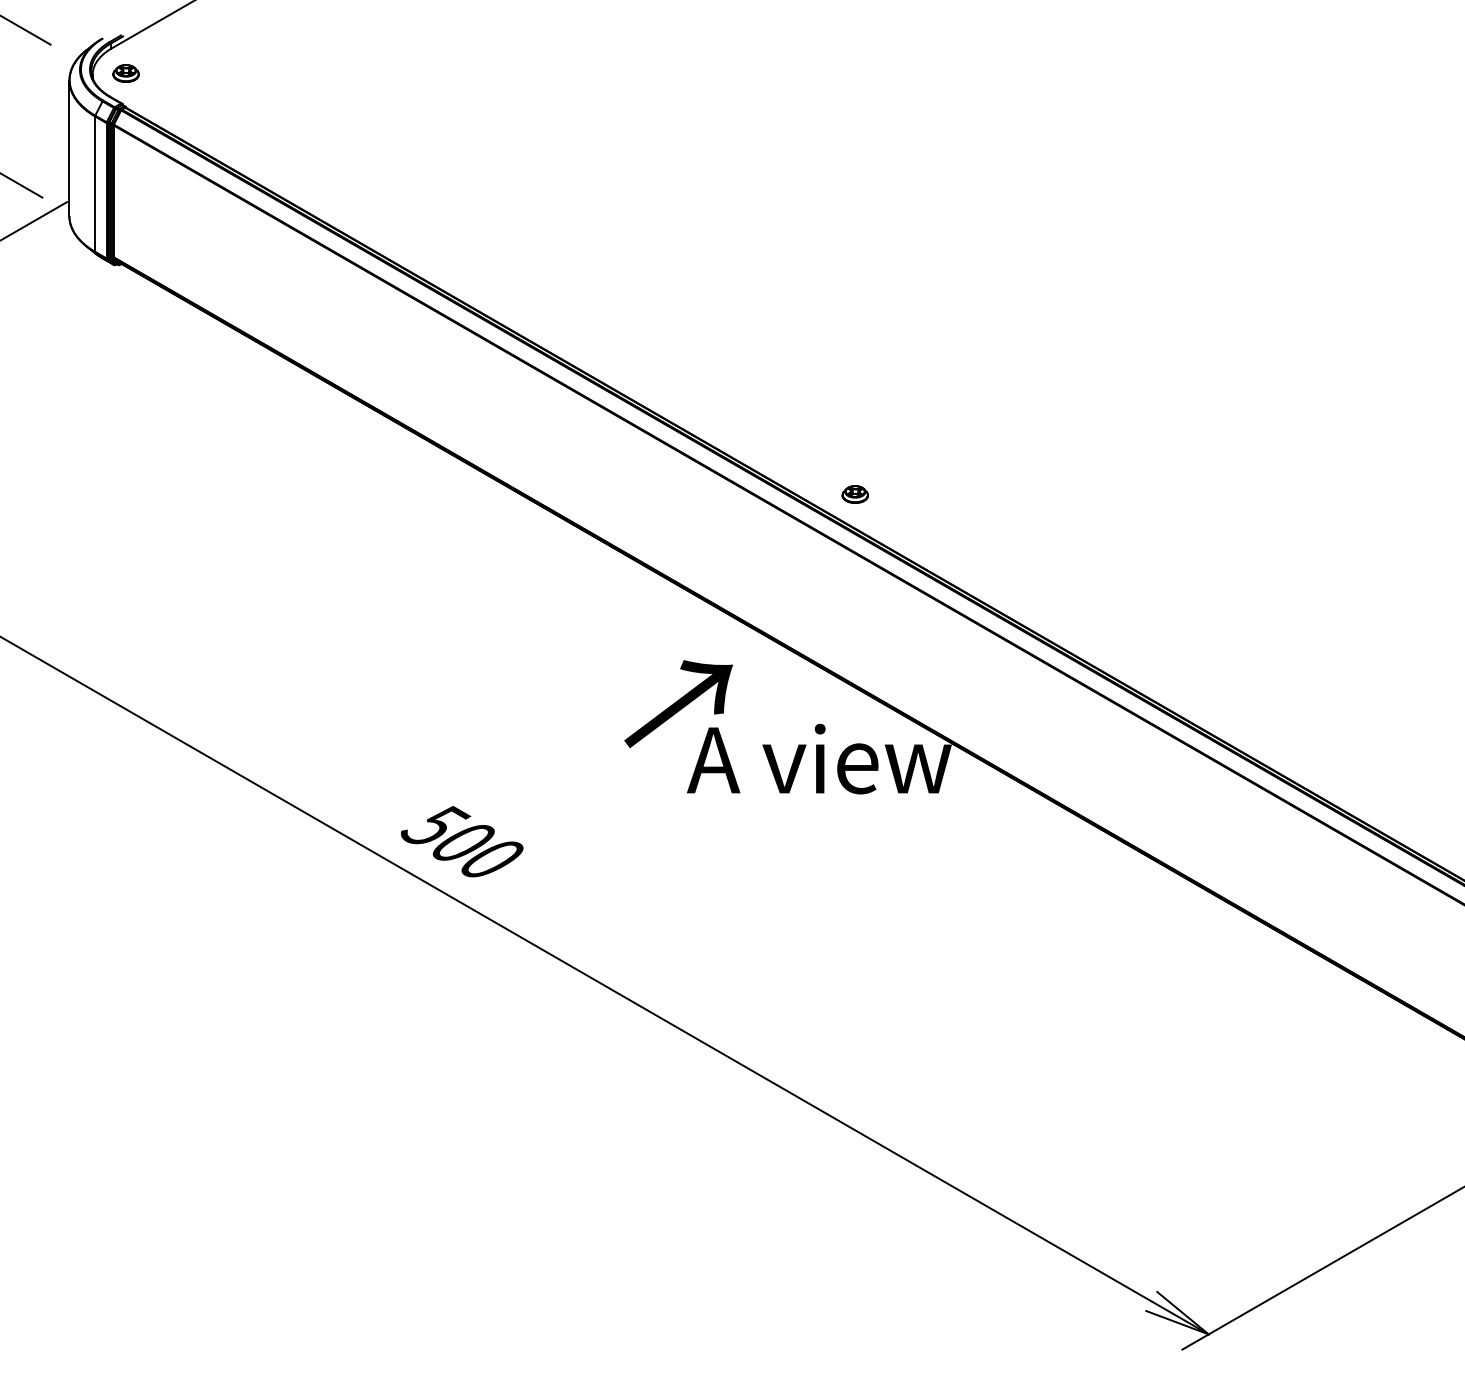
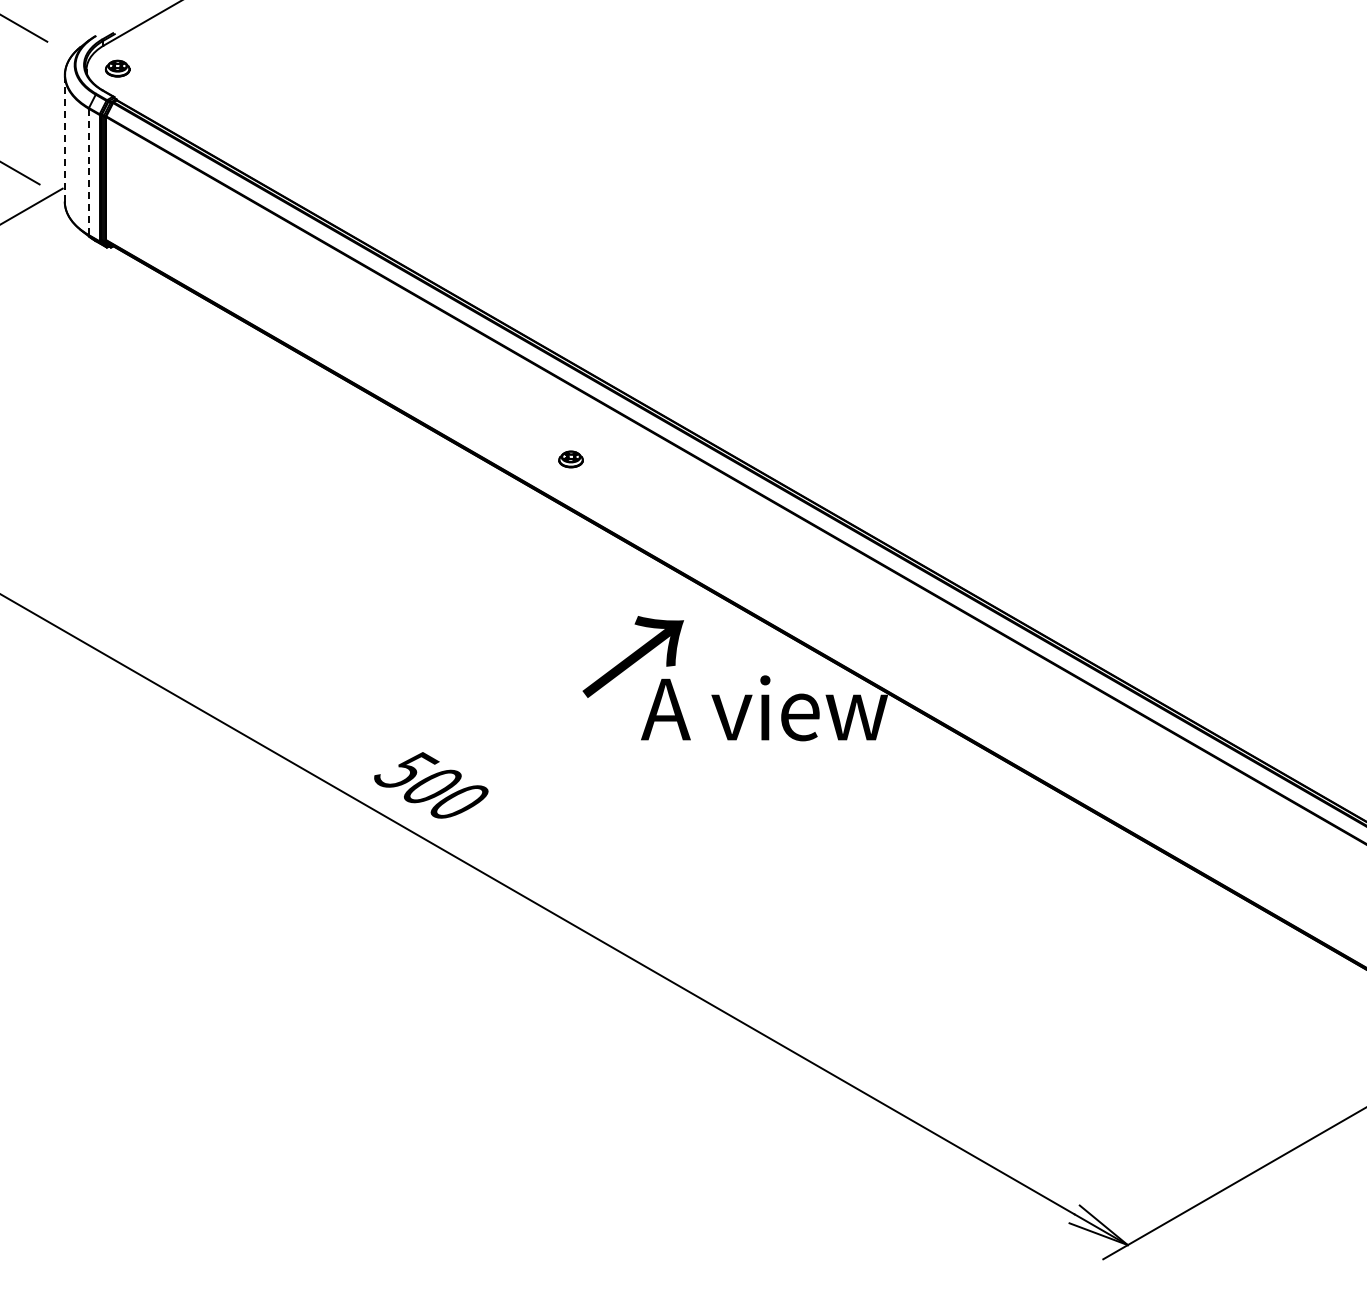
line: (69, 147) -> (64, 137), solid -> dashed
line: (94, 183) -> (88, 171), solid -> dashed
part: (854, 494) -> (570, 459), moved

